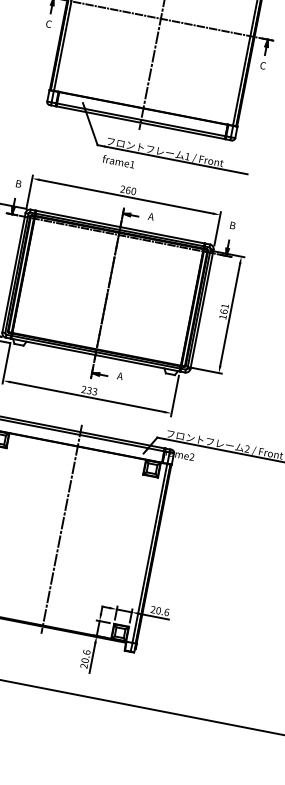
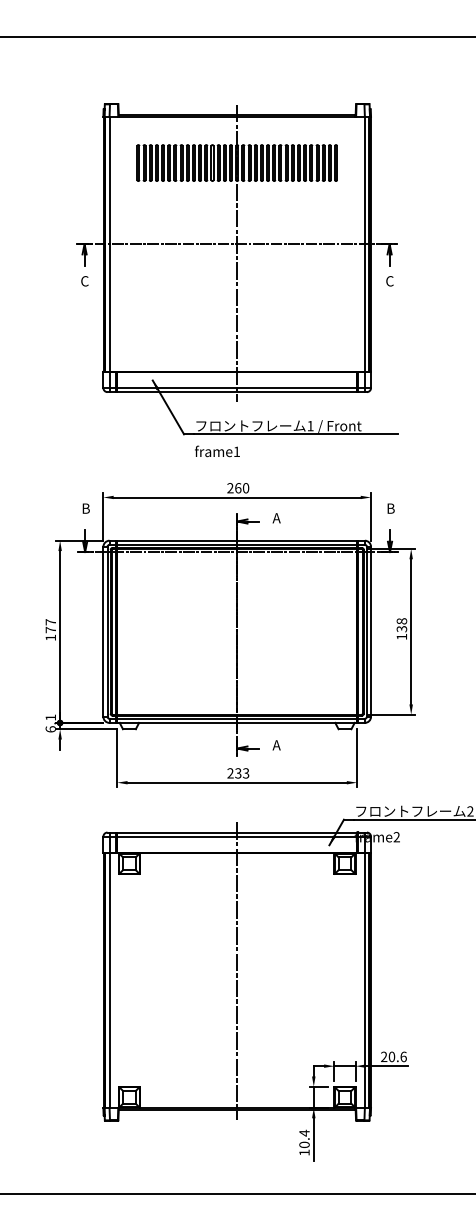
text: (224, 309) -> (401, 625), 161 -> 138
text: (85, 658) -> (304, 1142), 20.6 -> 10.4

